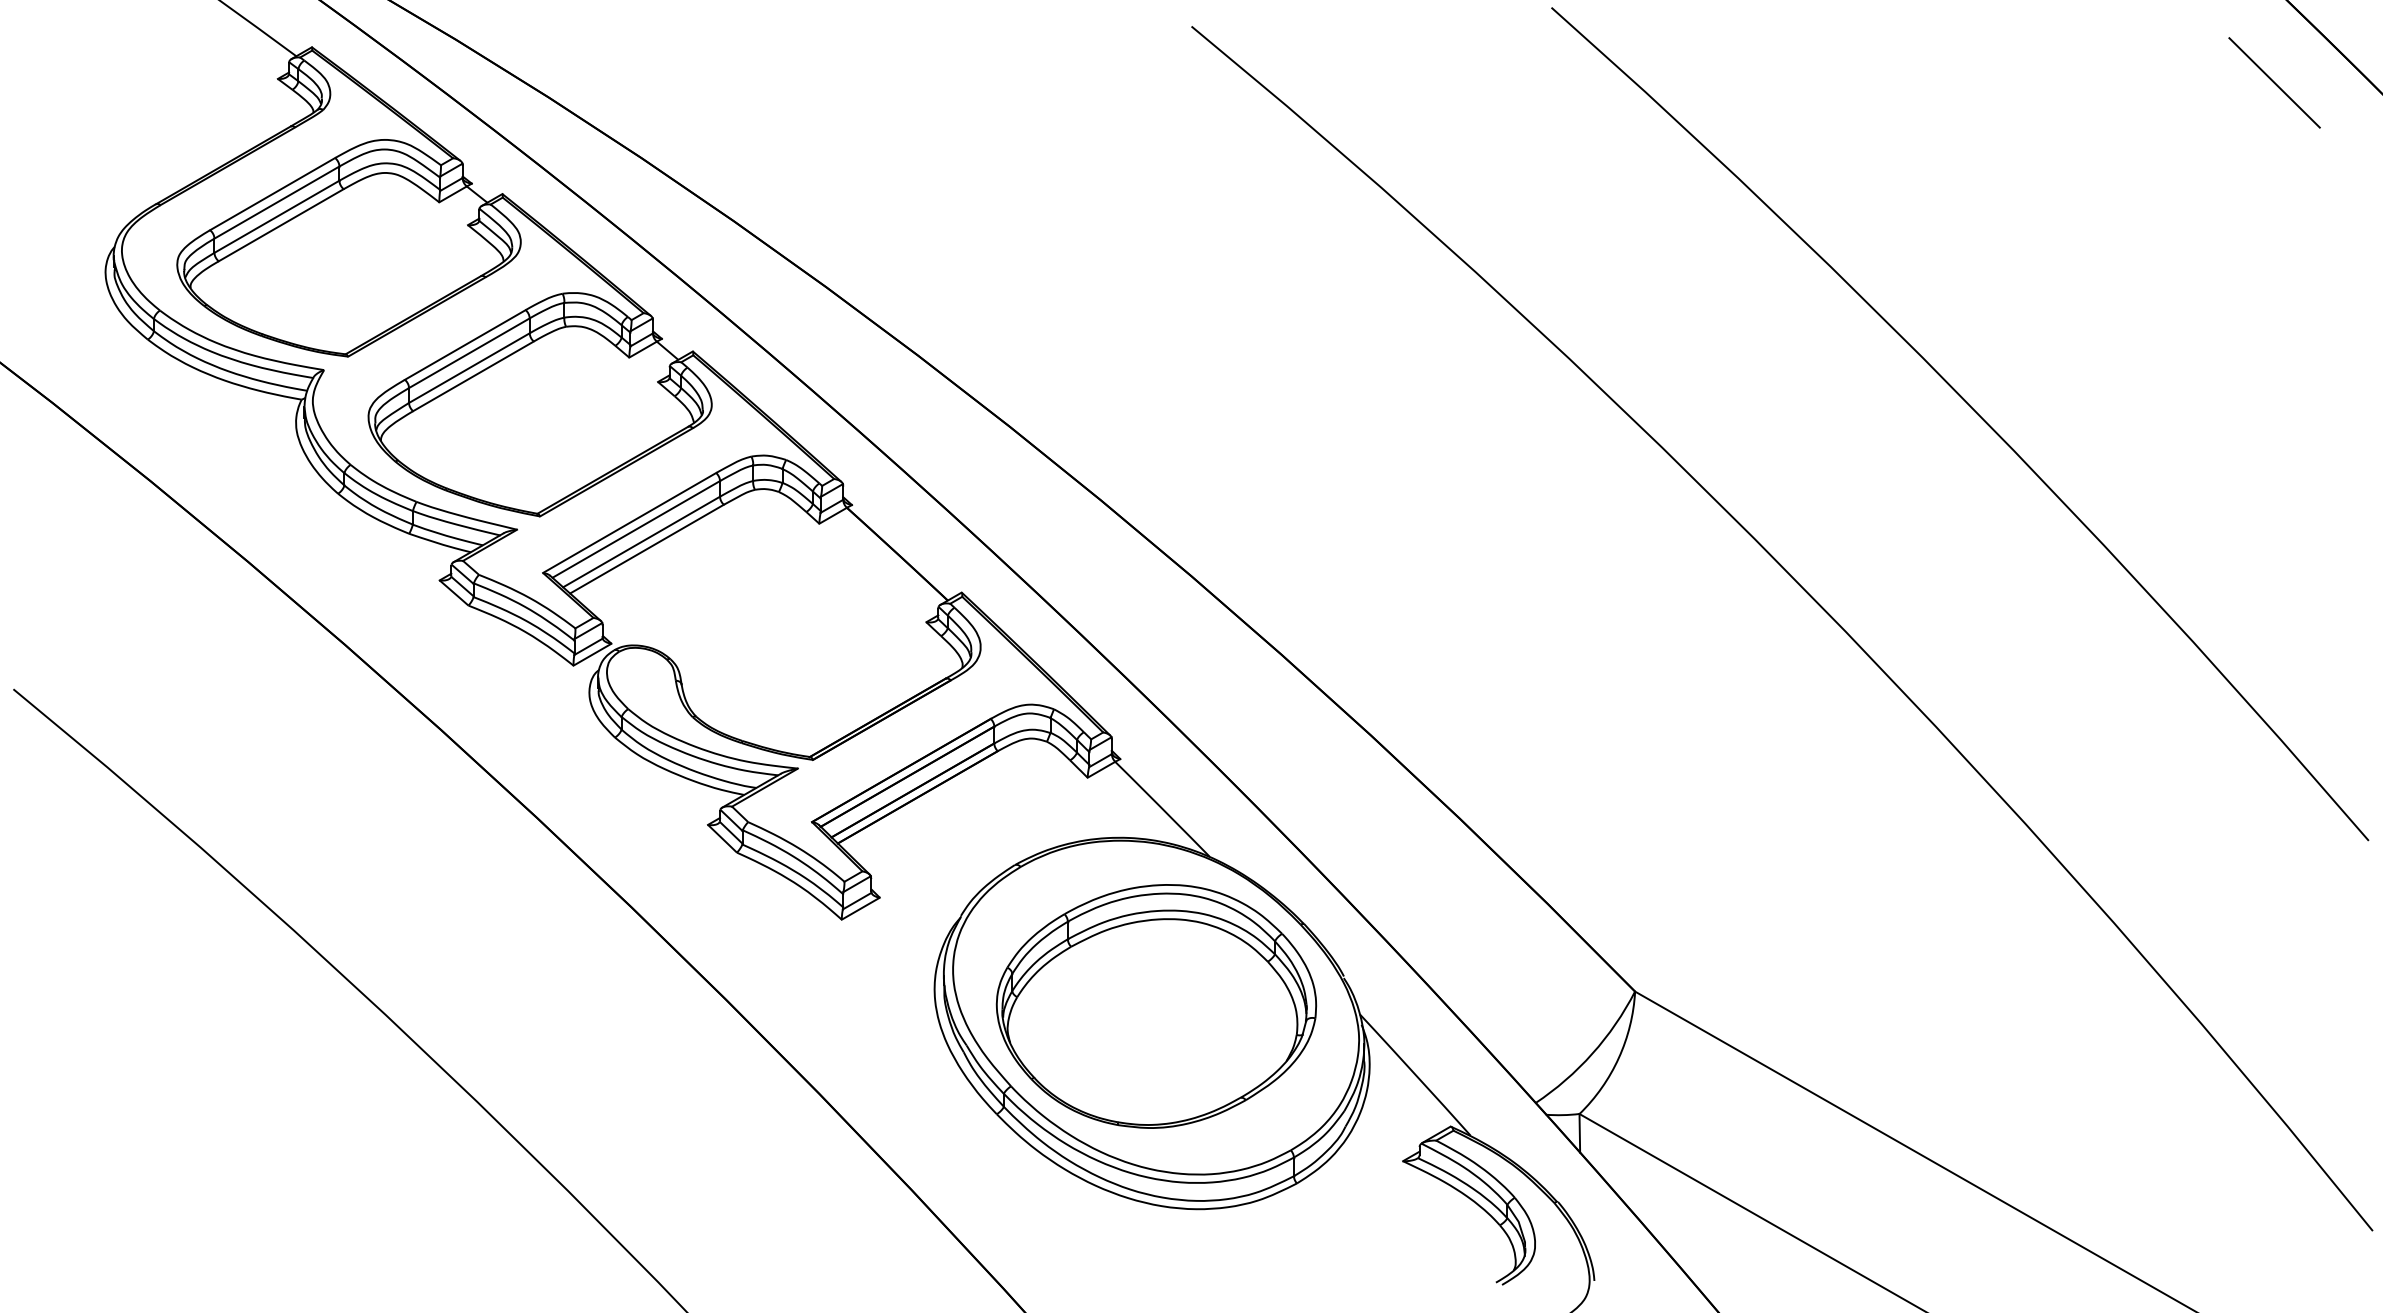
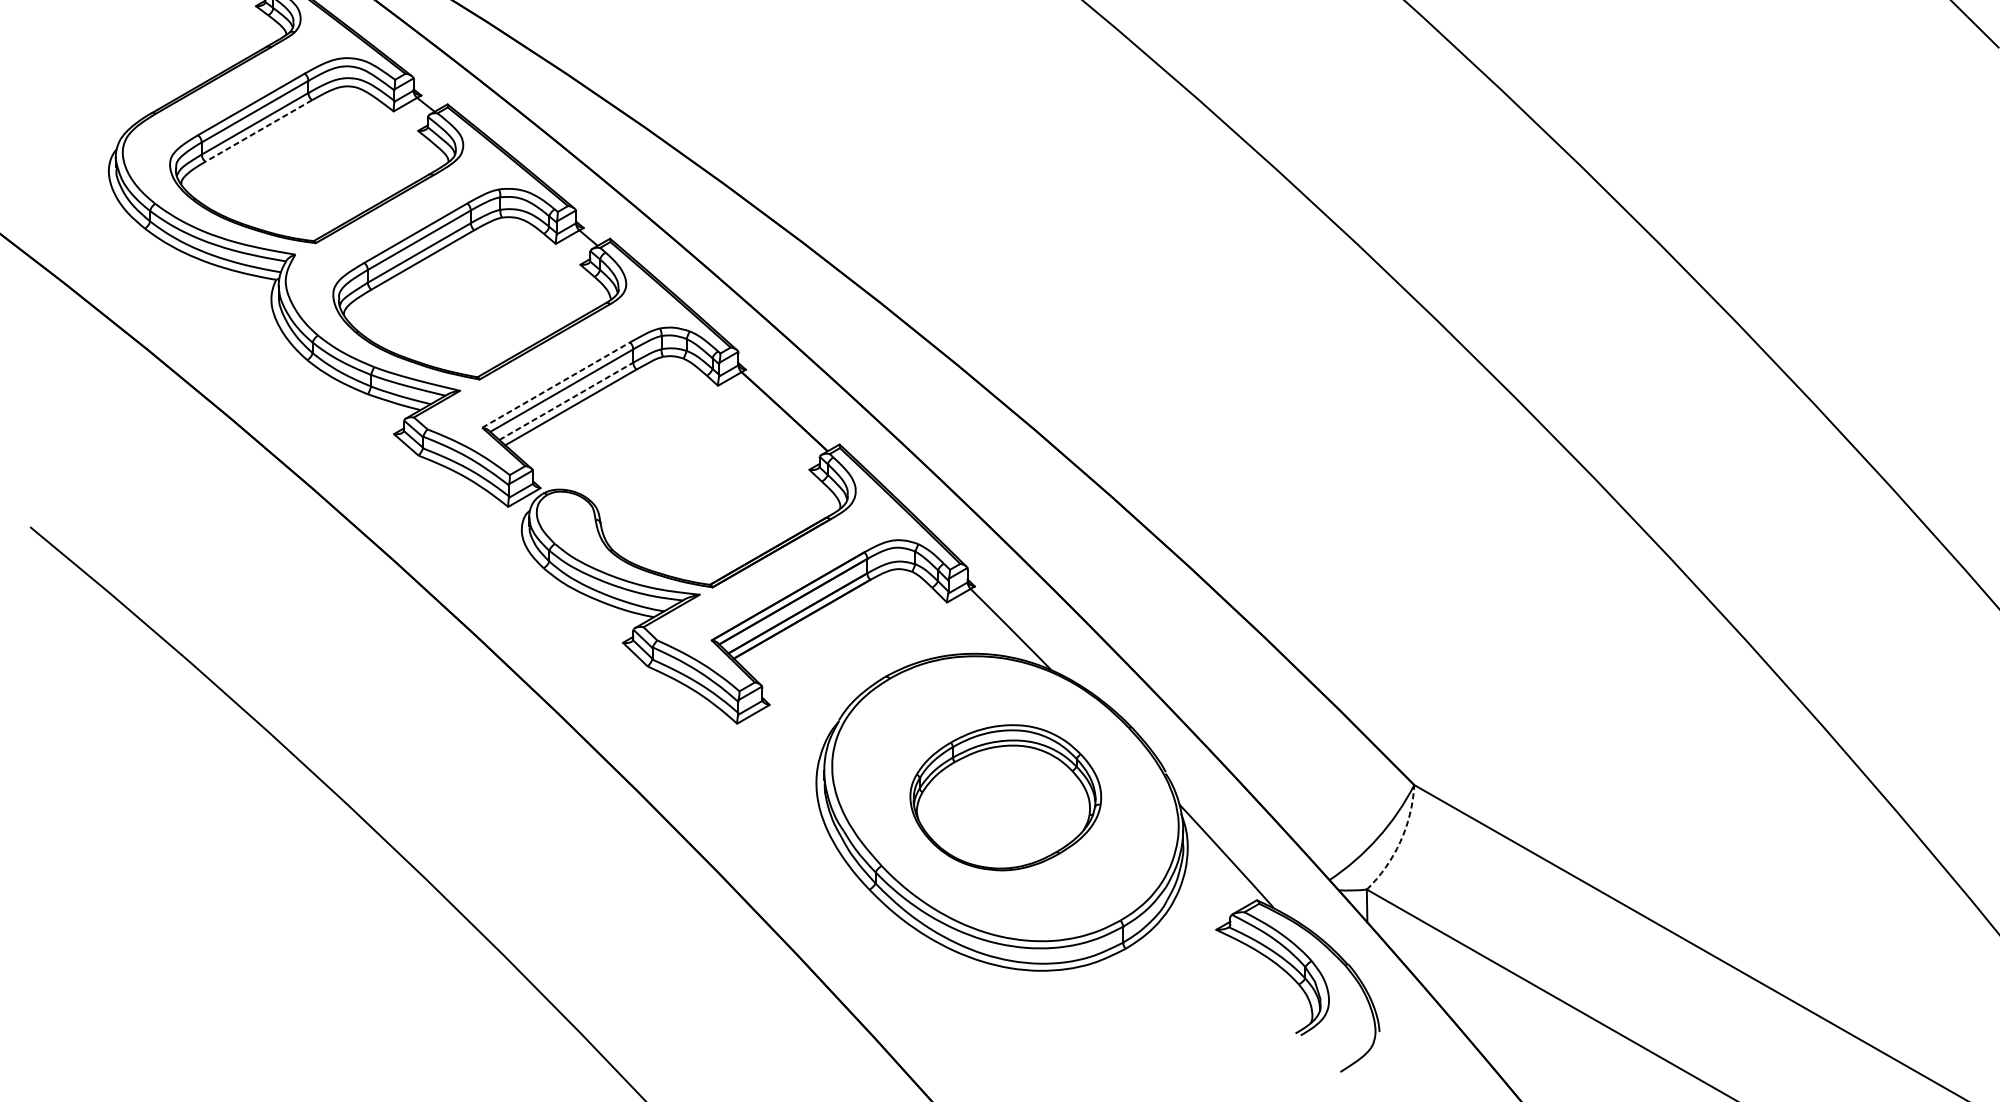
line: (280, 225) -> (258, 131), solid -> dashed
line: (629, 523) -> (556, 385), solid -> dashed
line: (641, 542) -> (566, 401), solid -> dashed
part: (1156, 1006) -> (1005, 797), size x0.7
arc: (1618, 1058) -> (1400, 842), solid -> dashed

